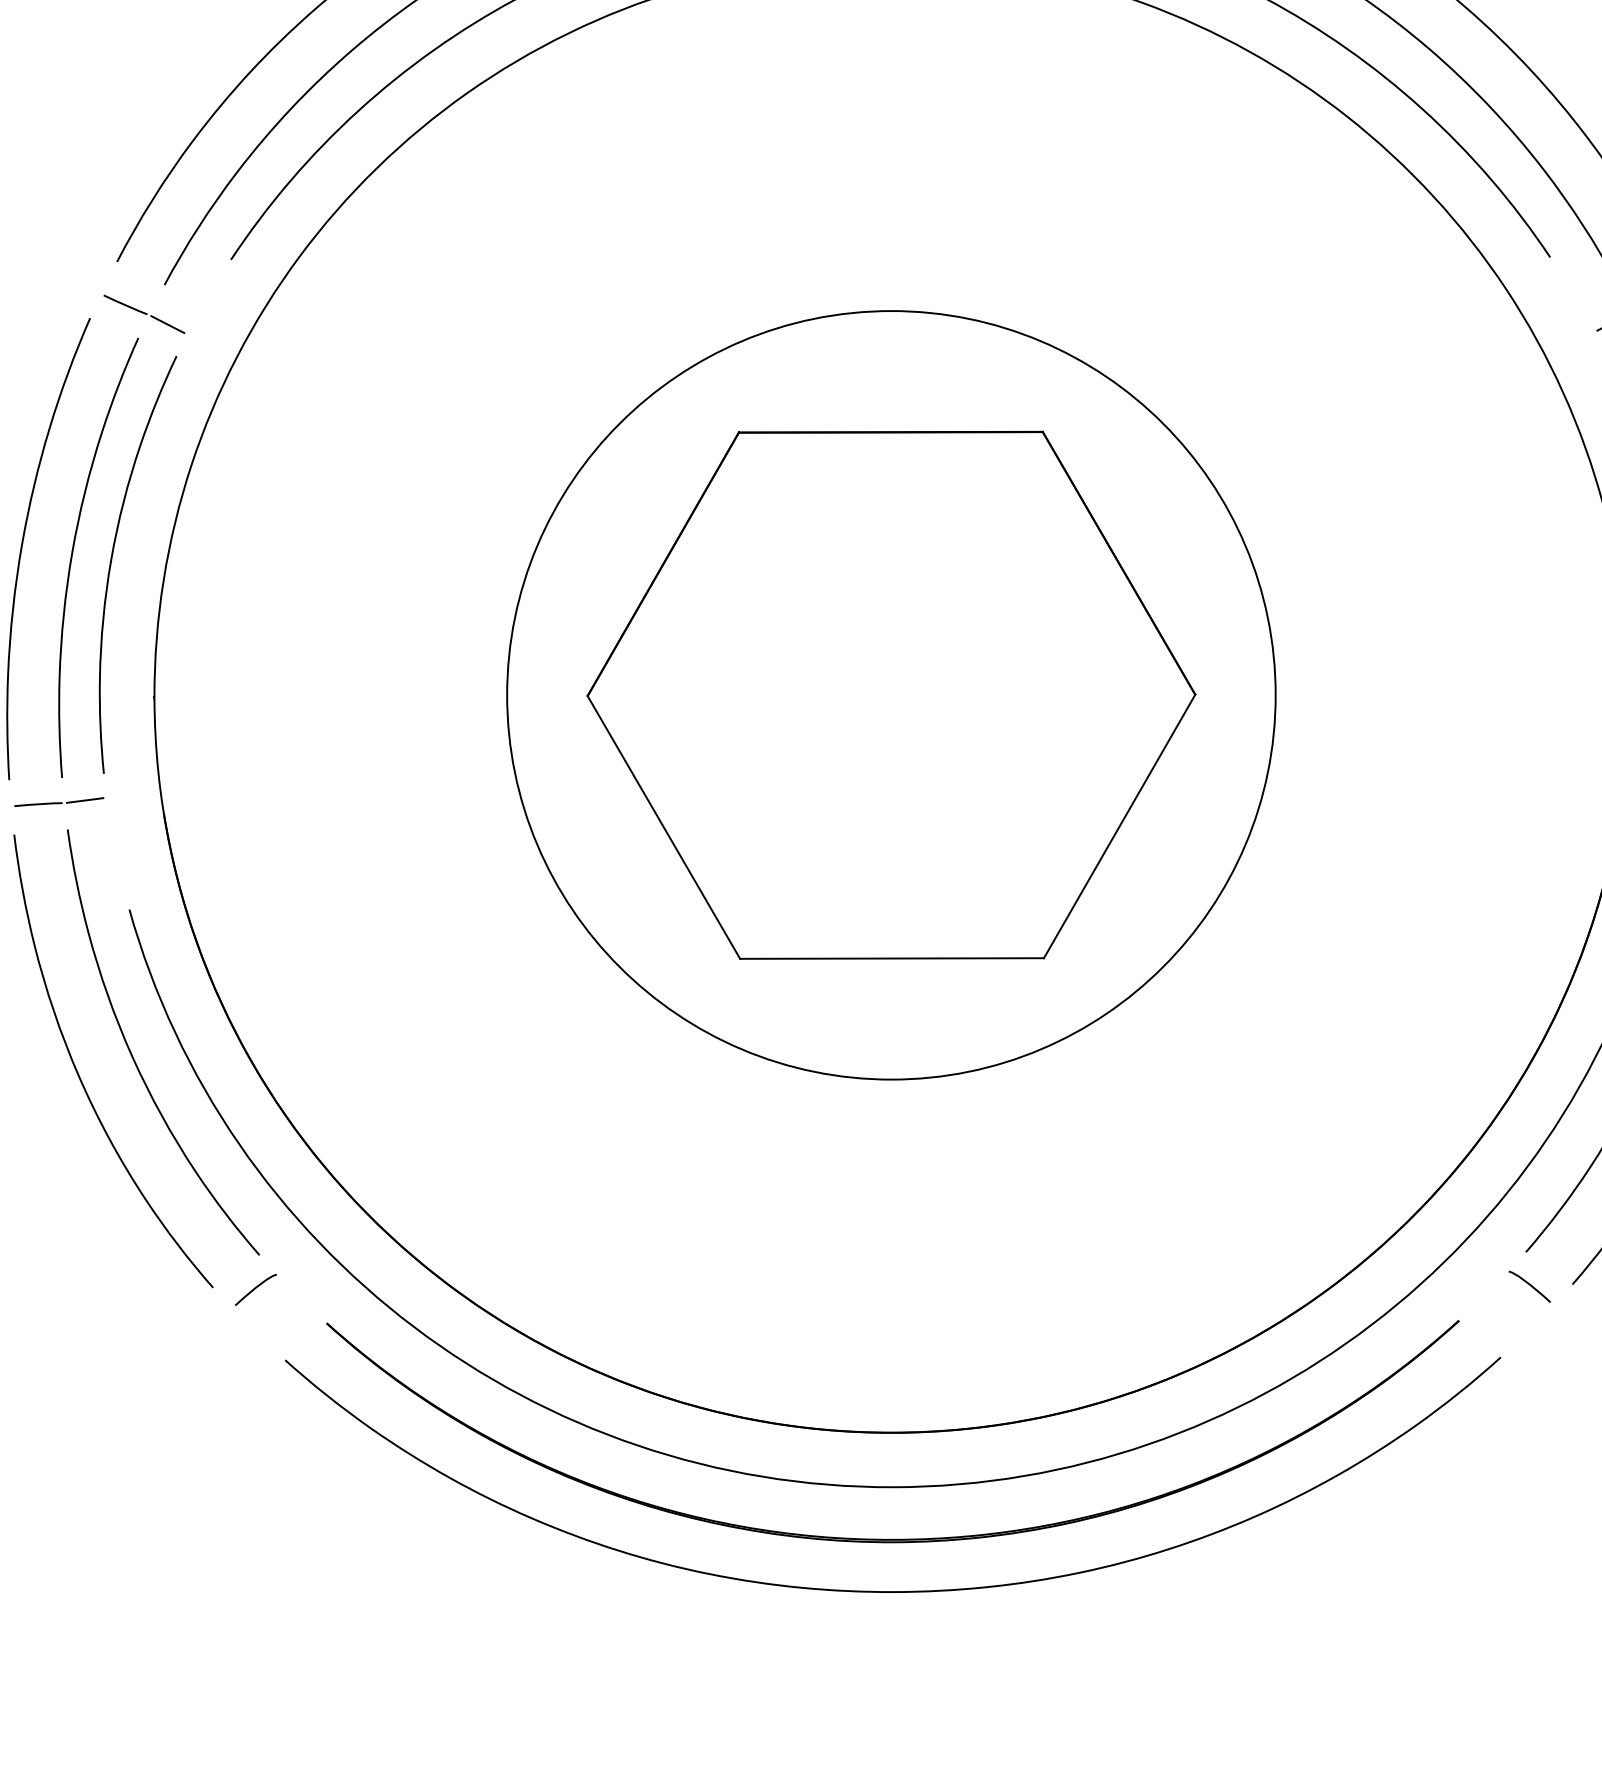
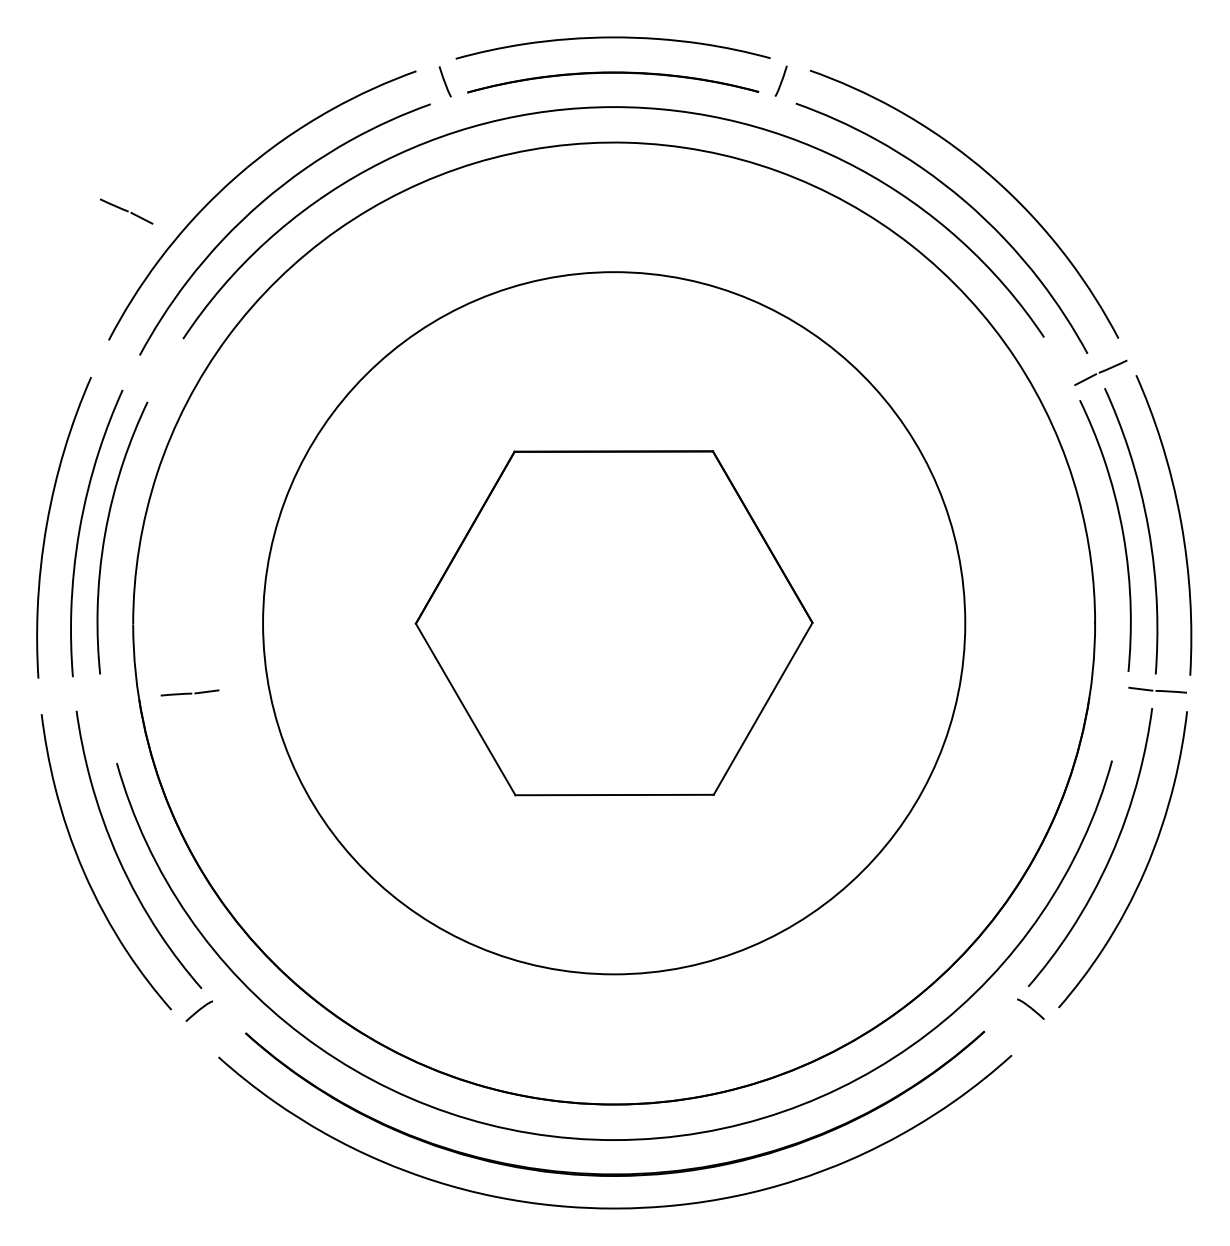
part: (144, 314) -> (126, 211), moved
circle: (890, 695) -> (613, 623), size x1.4
line: (58, 801) -> (189, 692), moved

